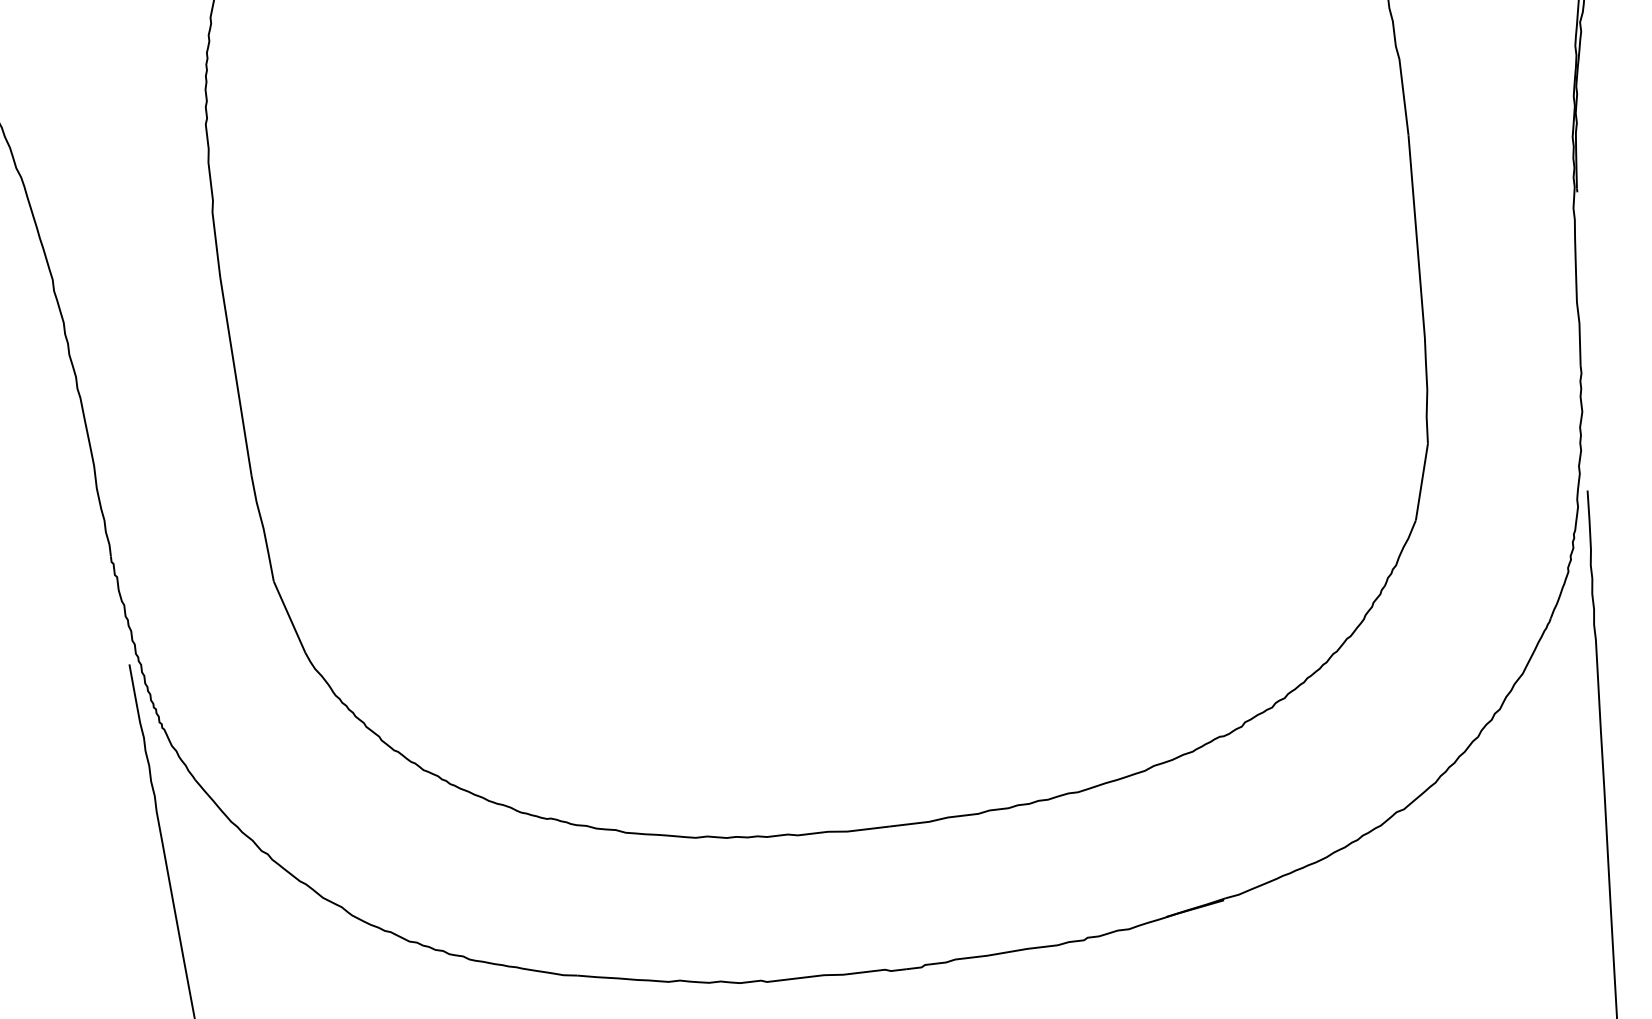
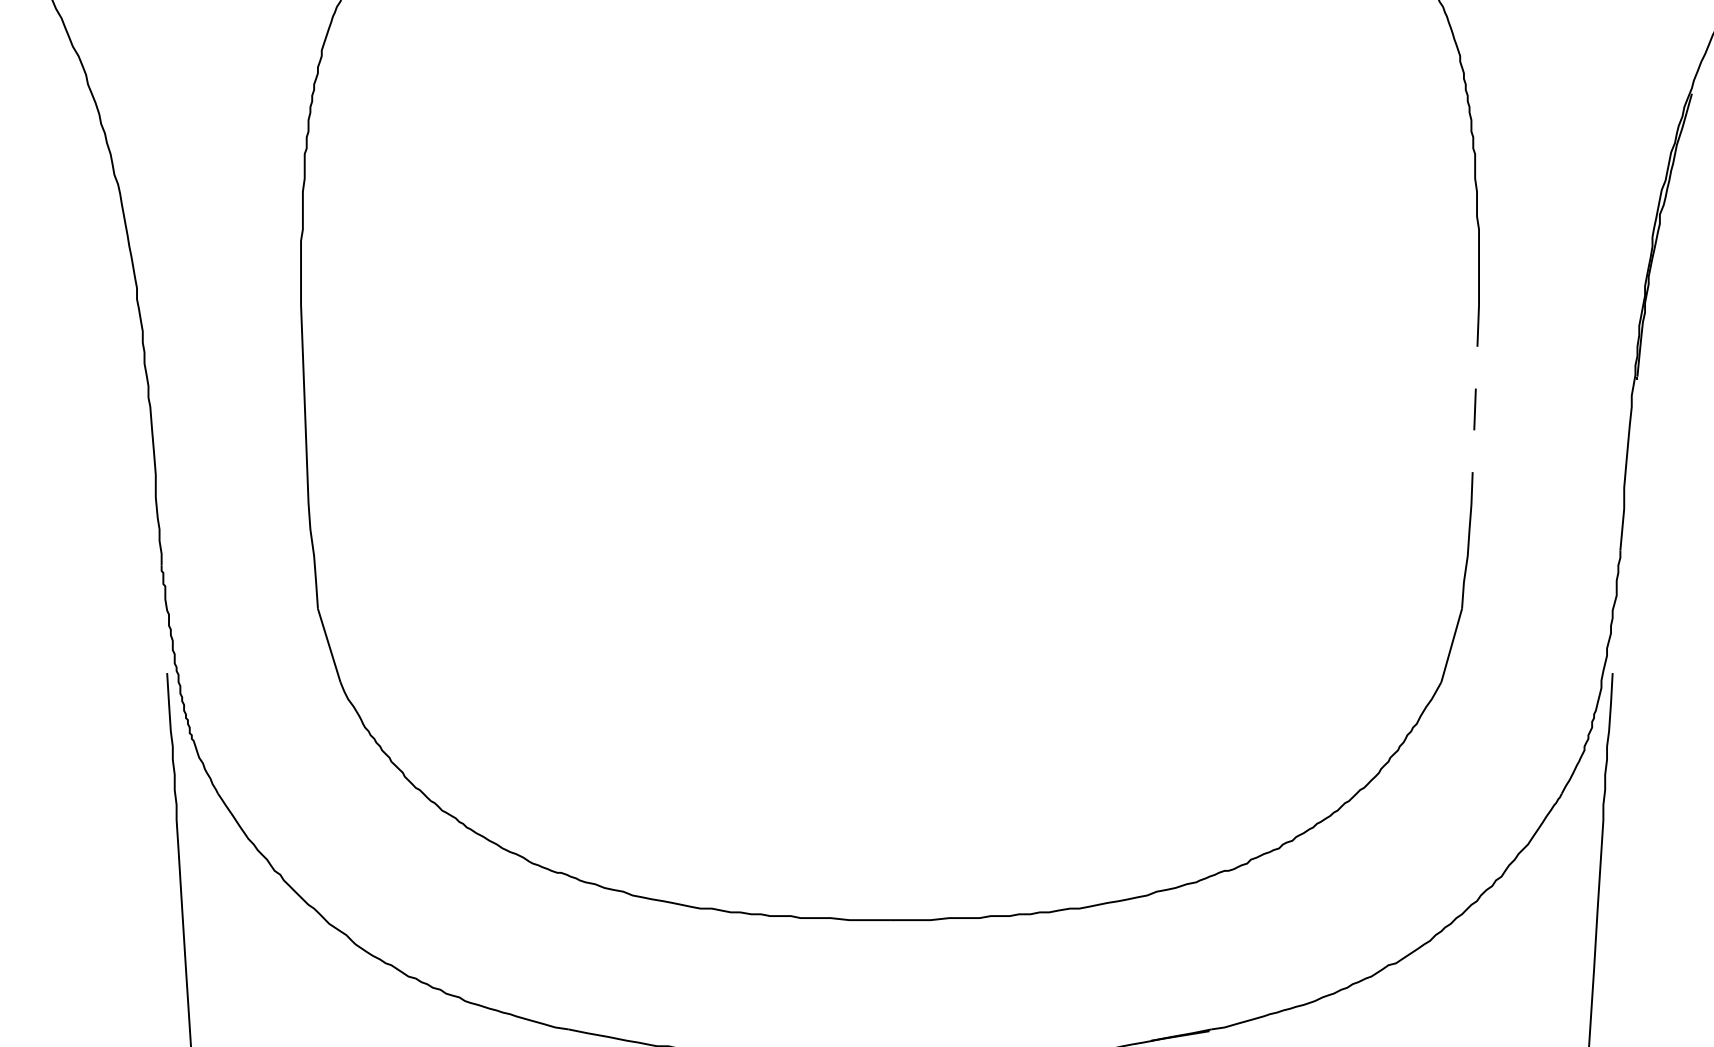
line: (1417, 237) -> (1475, 405), solid -> dashed

